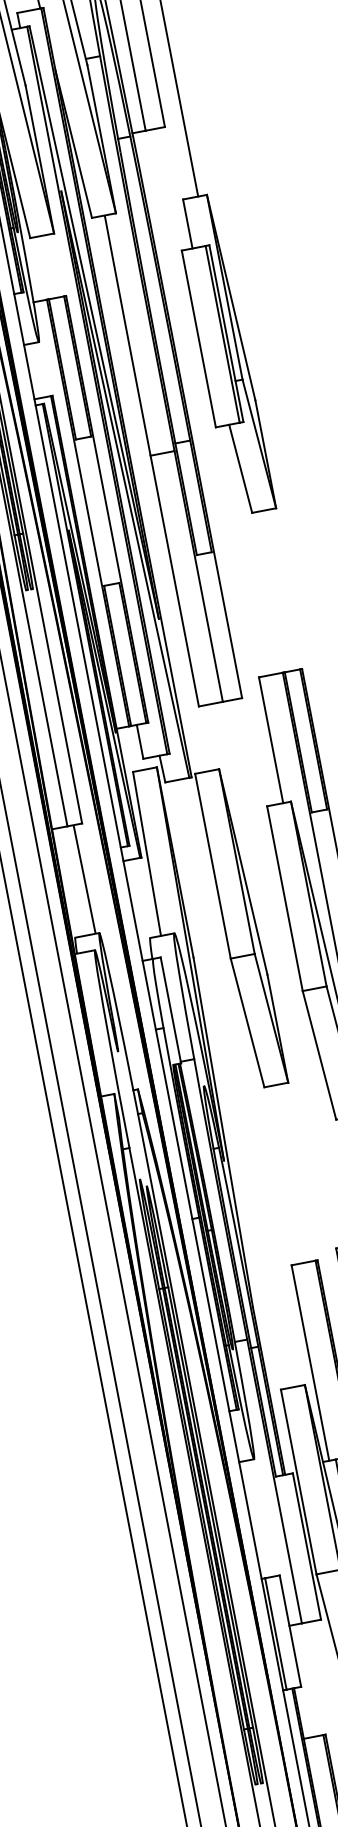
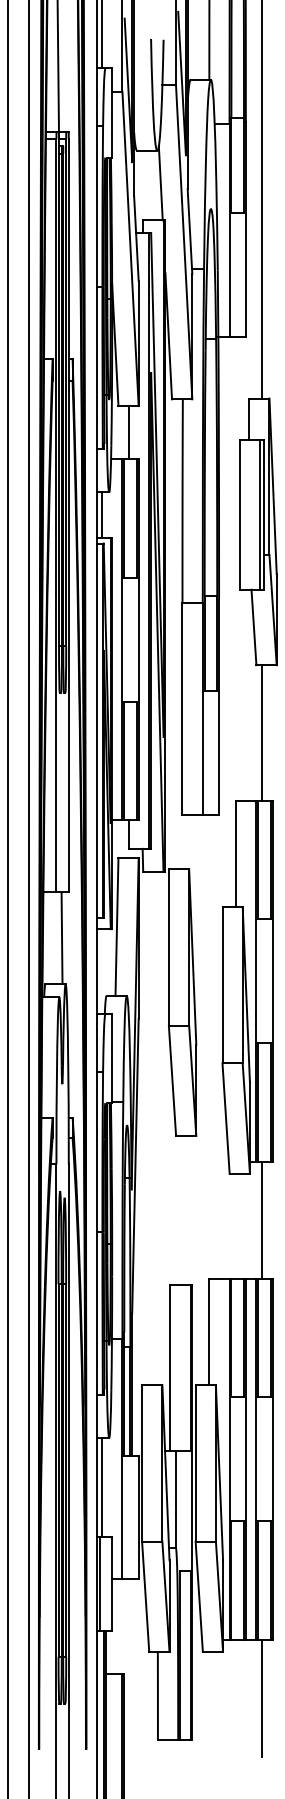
line: (48, 267) -> (128, 432), added
line: (36, 370) -> (102, 515), added
line: (274, 590) -> (262, 732), added
line: (257, 1518) -> (102, 1486), added

